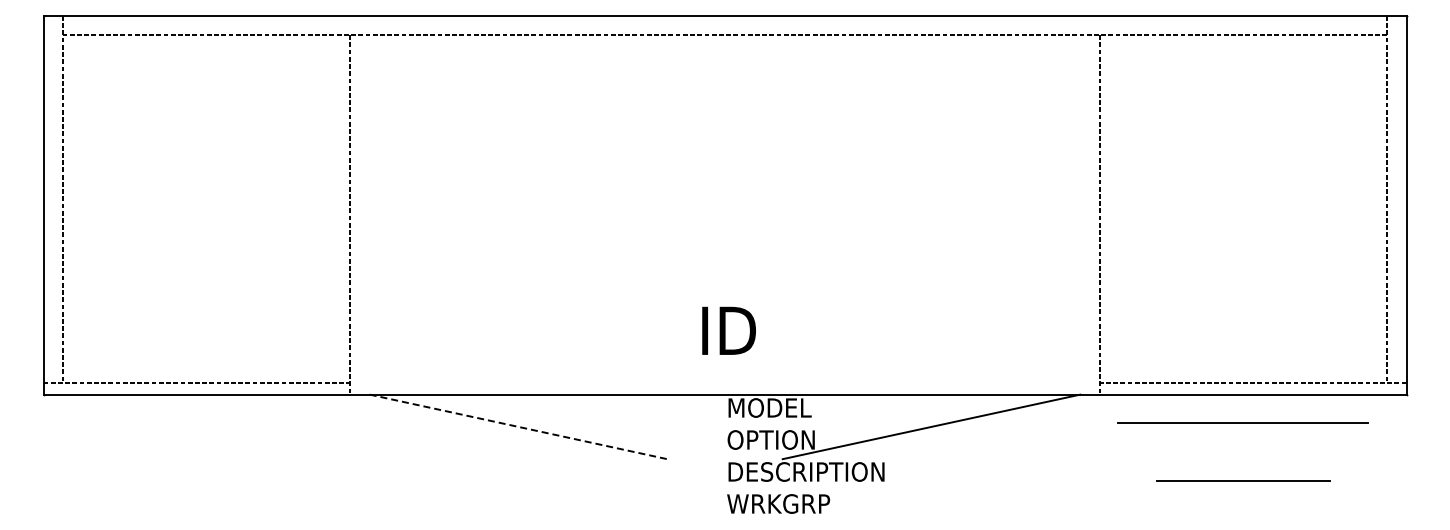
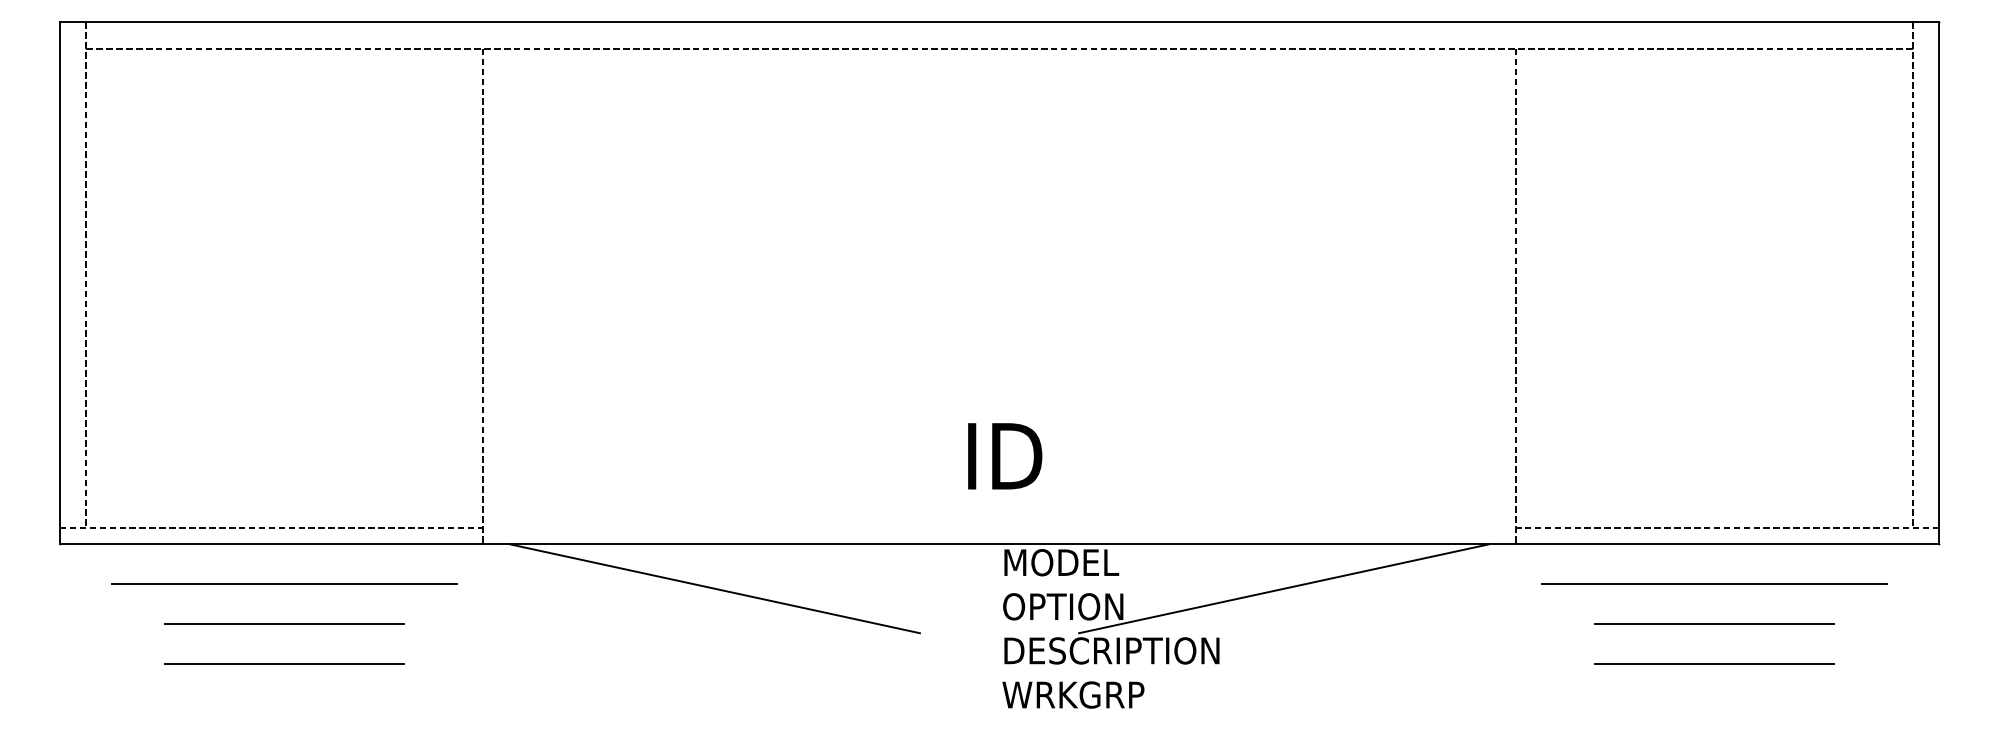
line: (206, 423) -> (284, 584), added
line: (518, 427) -> (714, 589), dashed -> solid
line: (206, 452) -> (284, 624), added
line: (1242, 452) -> (1713, 624), added
line: (206, 481) -> (284, 664), added

